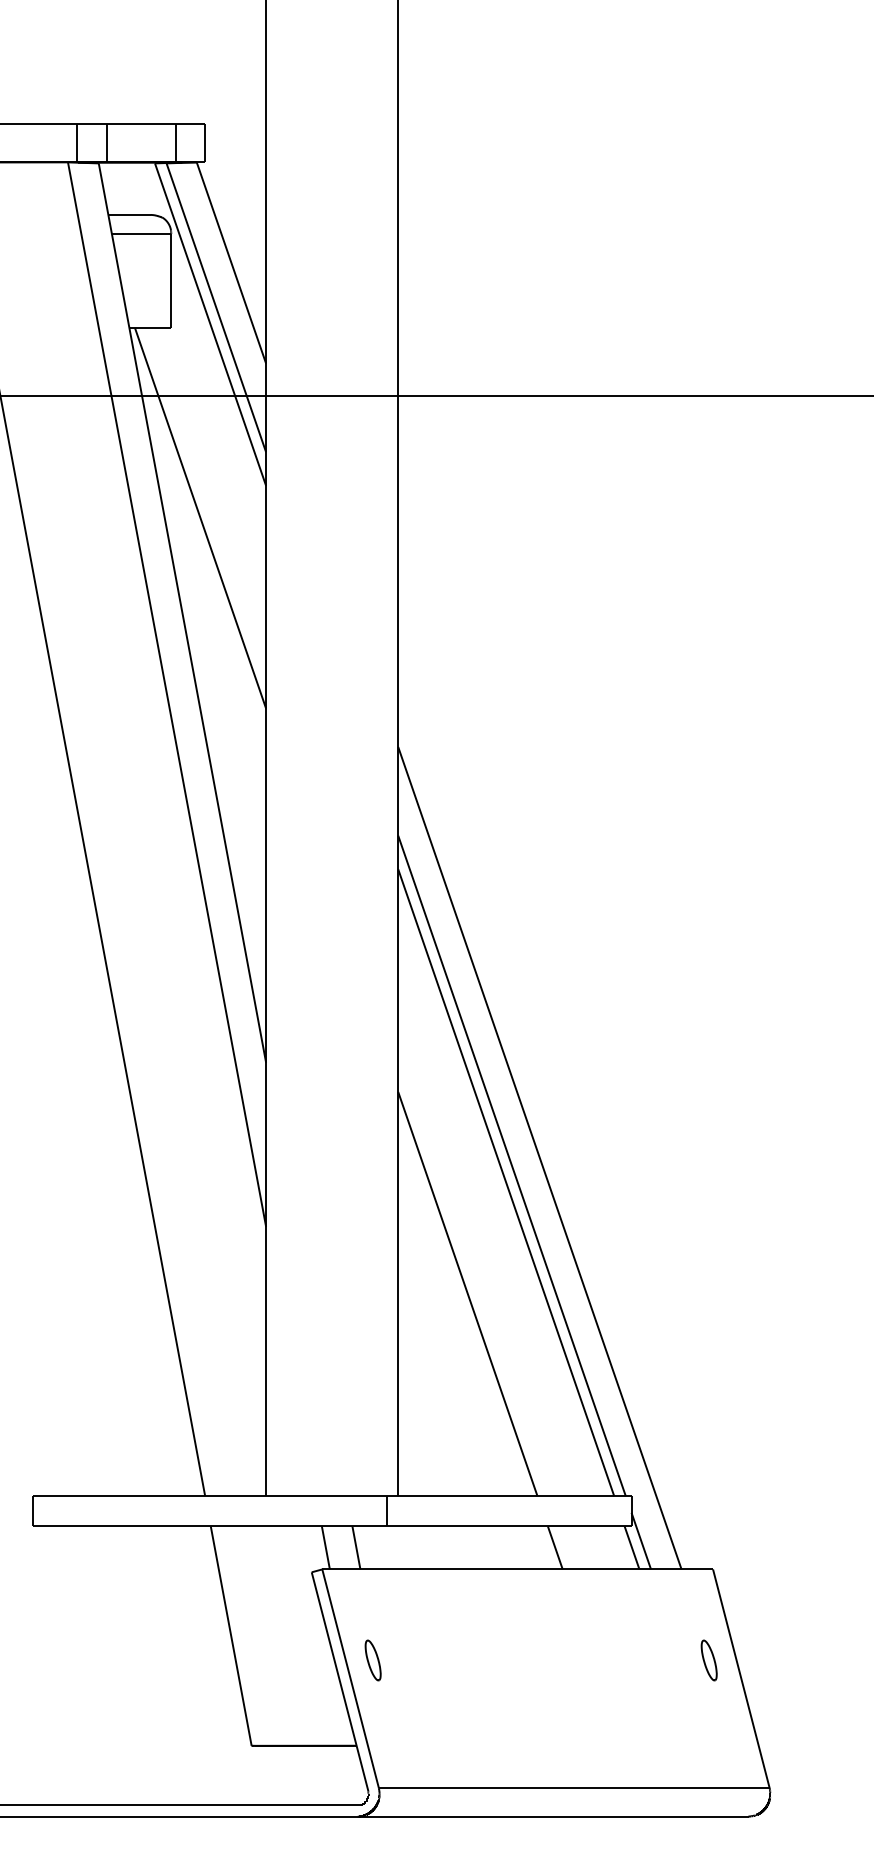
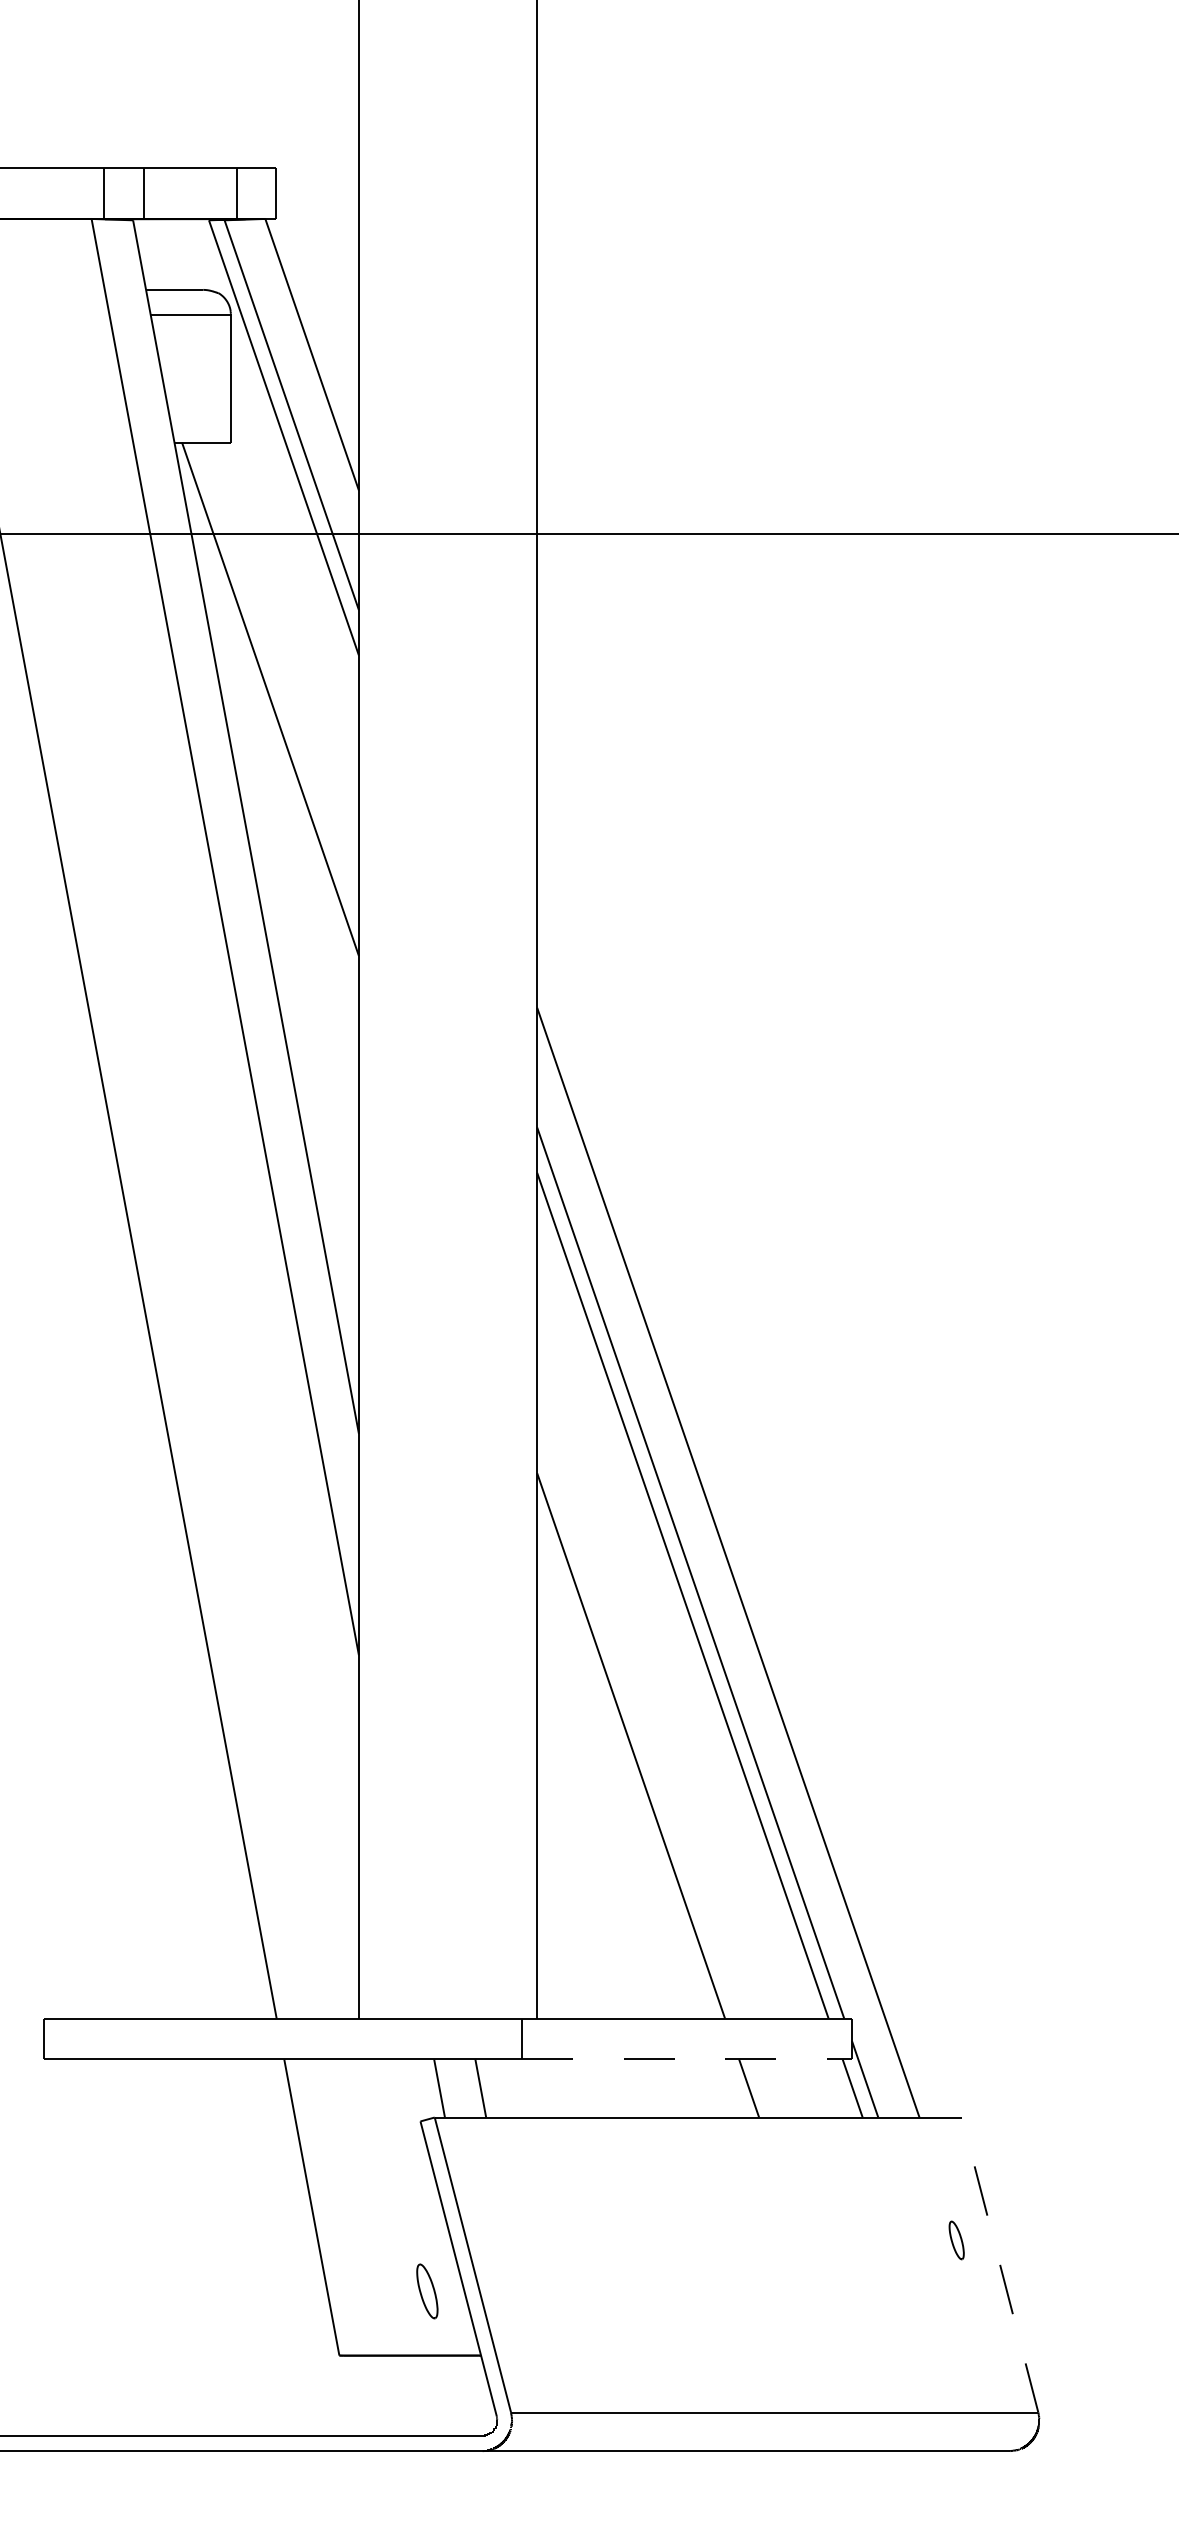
line: (509, 1526) -> (687, 2059), solid -> dashed
part: (373, 1660) -> (427, 2291), moved
part: (708, 1660) -> (956, 2240), size x0.7
line: (741, 1678) -> (1000, 2264), solid -> dashed

